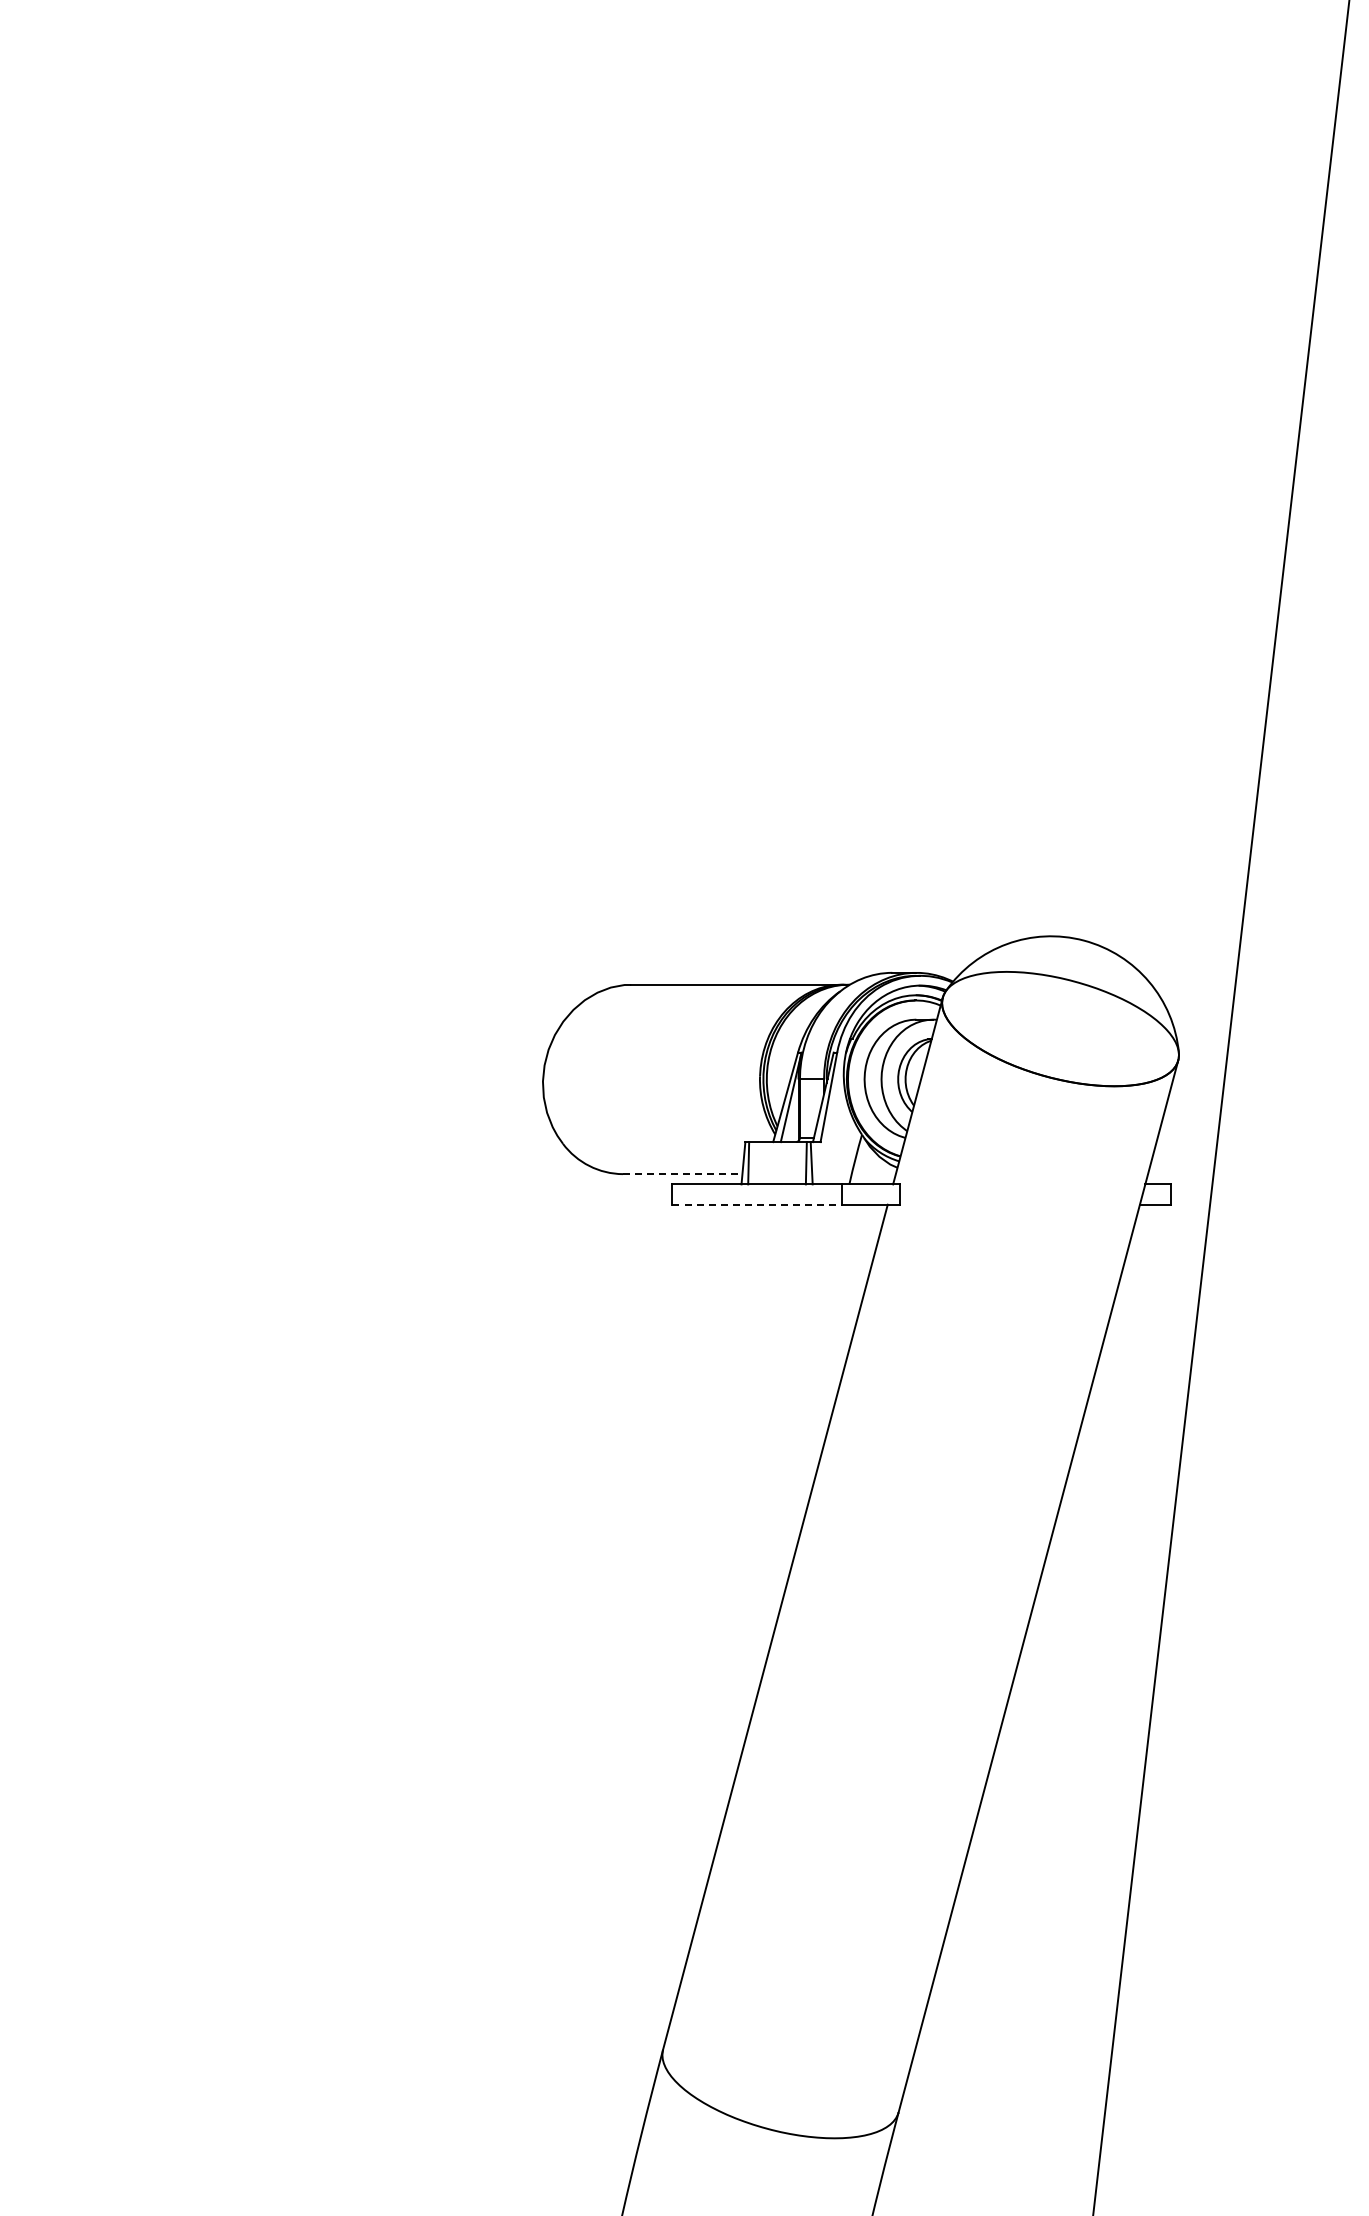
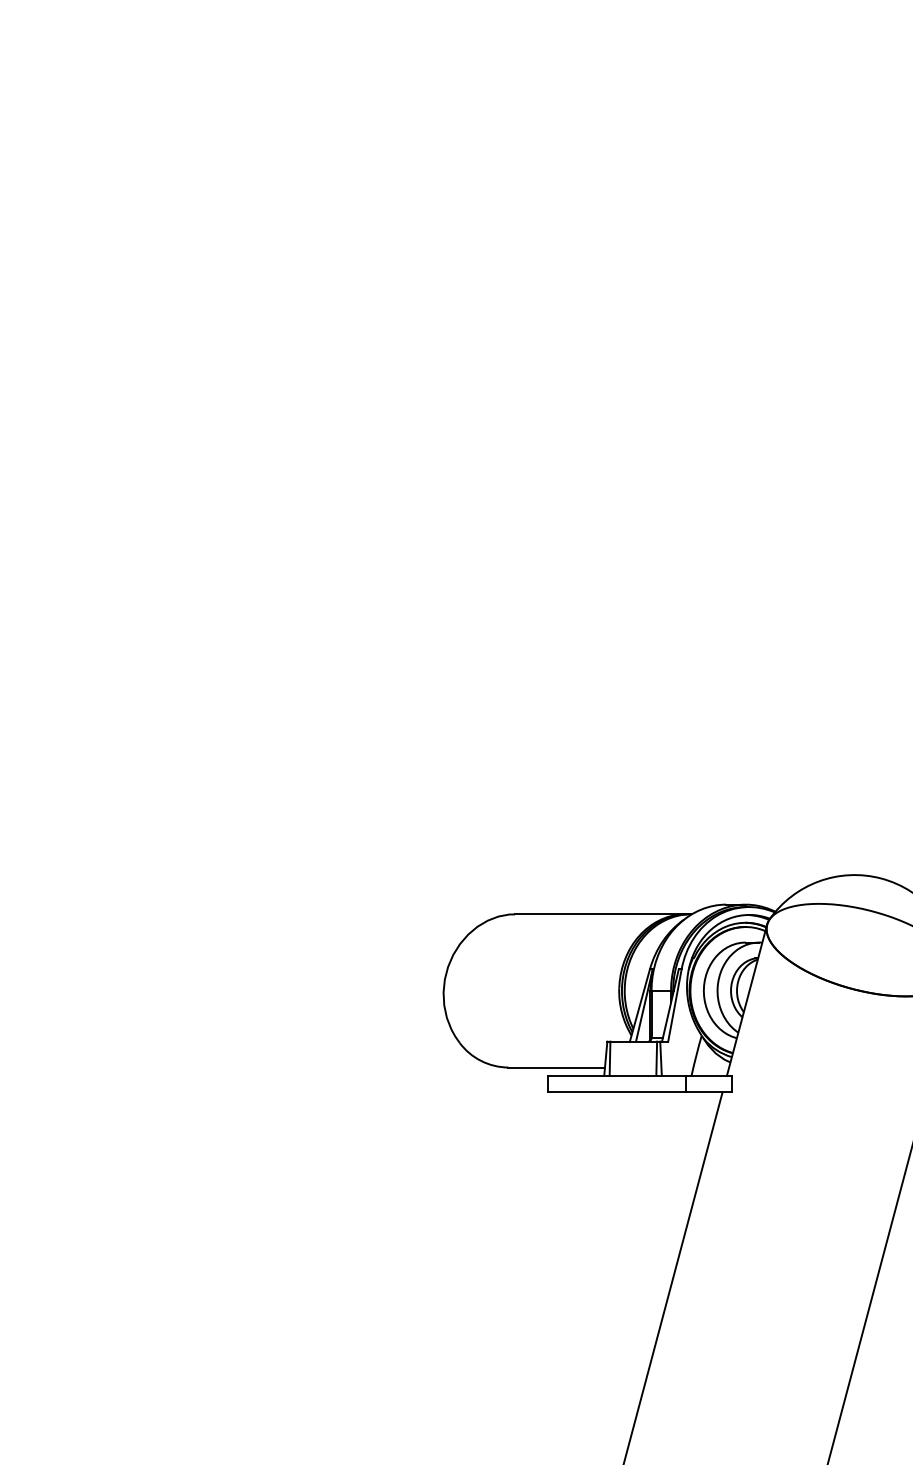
line: (682, 1174) -> (556, 1067), dashed -> solid
line: (757, 1204) -> (617, 1092), dashed -> solid

